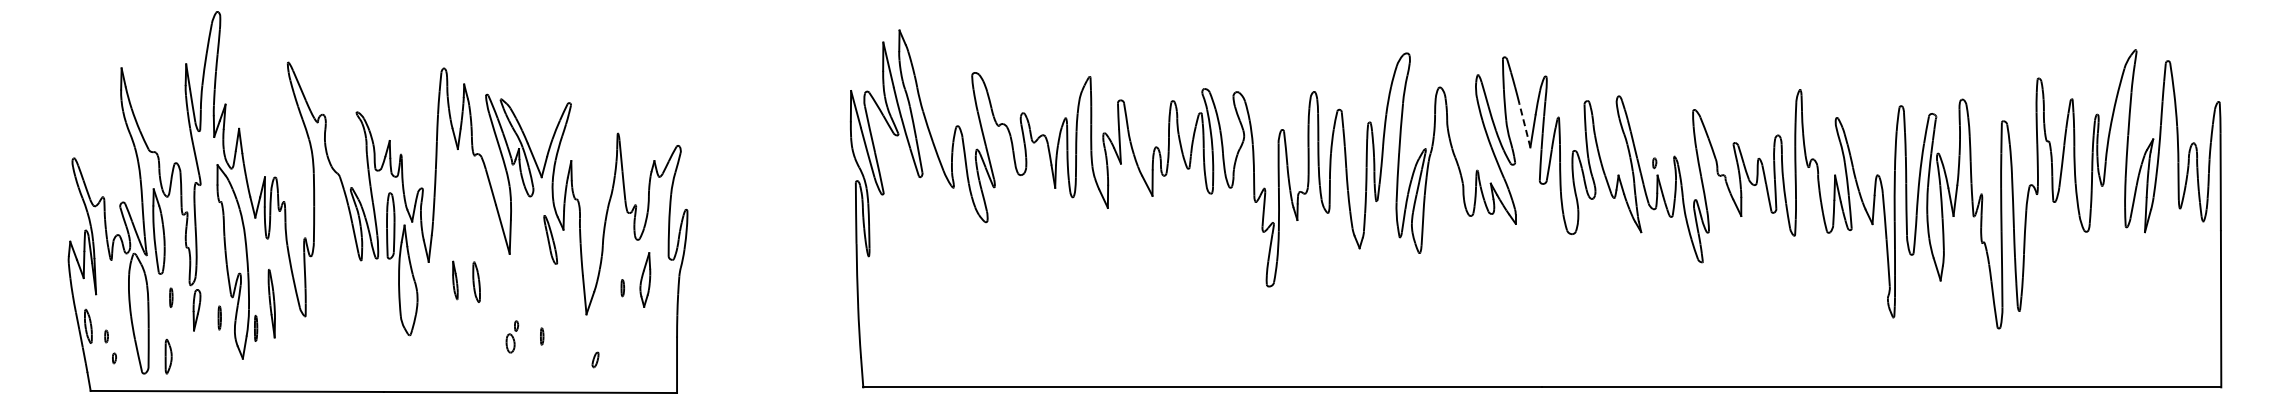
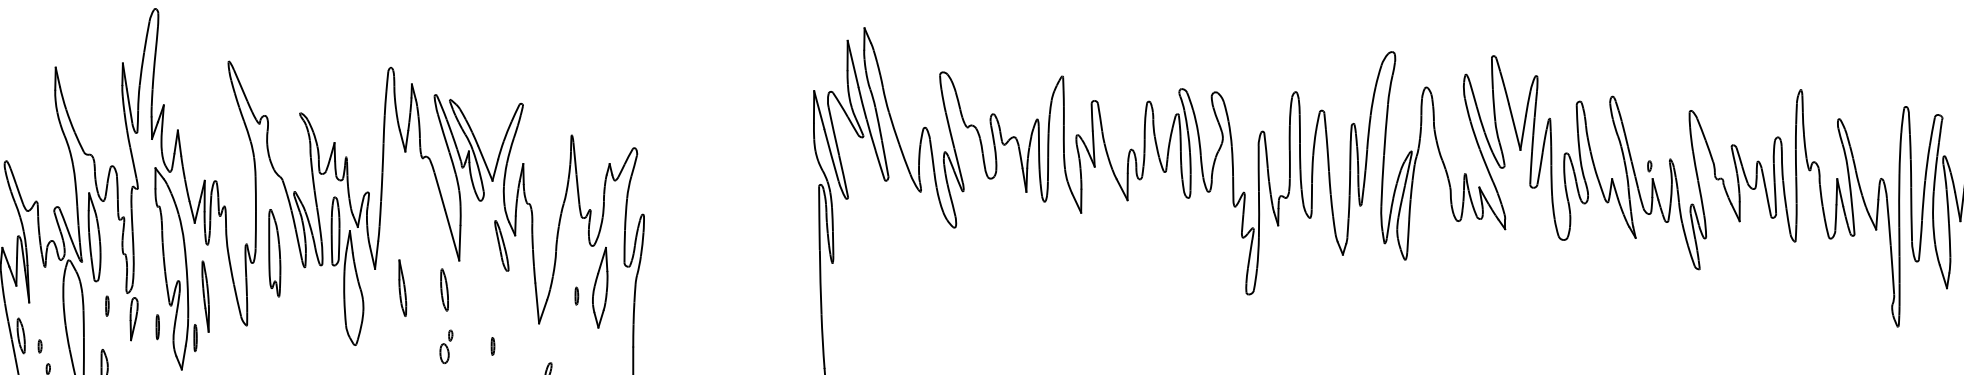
line: (1524, 125) -> (1514, 127), dashed -> solid
part: (332, 246) -> (275, 252), added
part: (645, 279) -> (600, 287), size x1.43
part: (455, 280) -> (402, 288), size x1.43
part: (476, 281) -> (444, 289), moved
part: (271, 303) -> (205, 296), moved
part: (512, 336) -> (446, 346), moved

